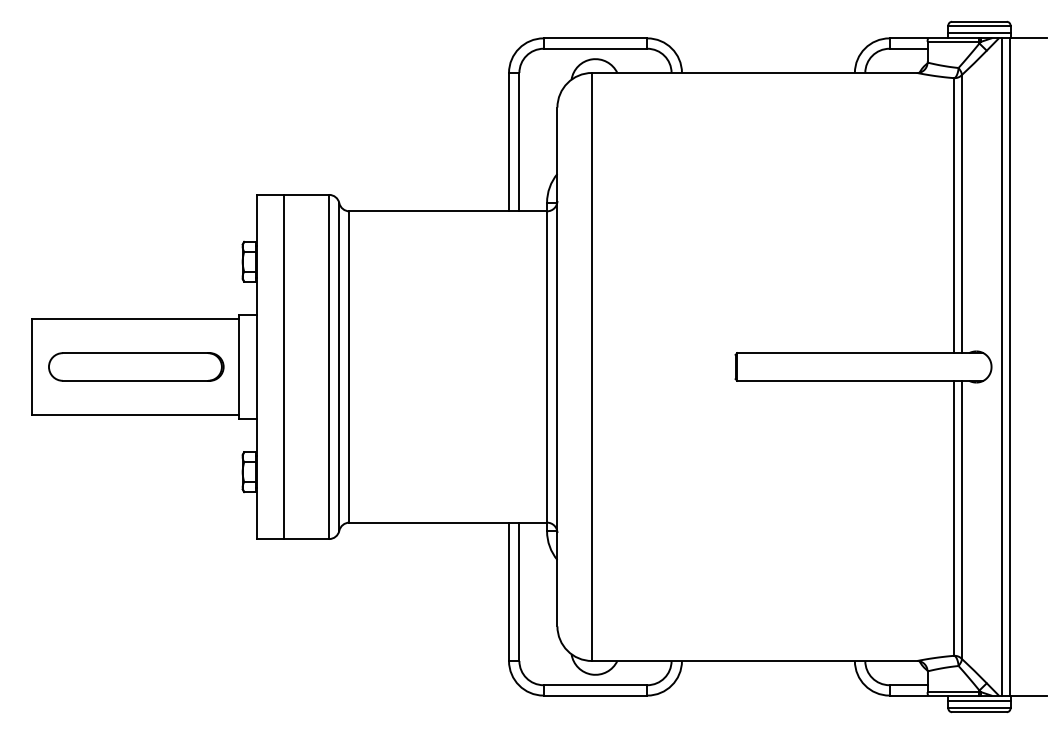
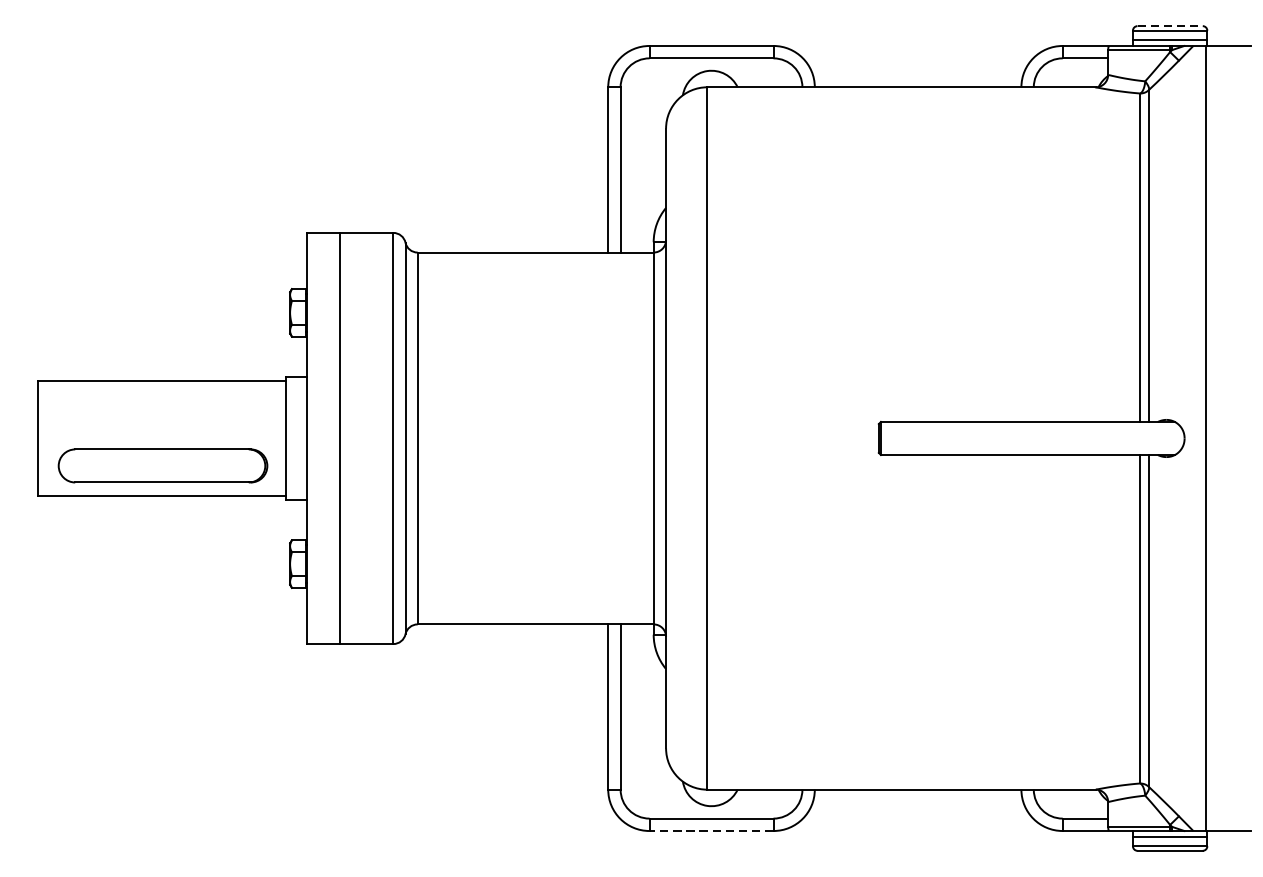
line: (979, 21) -> (1170, 25), solid -> dashed
part: (136, 366) -> (163, 465), moved
line: (1002, 366) -> (1197, 437), removed
line: (595, 695) -> (711, 830), solid -> dashed

